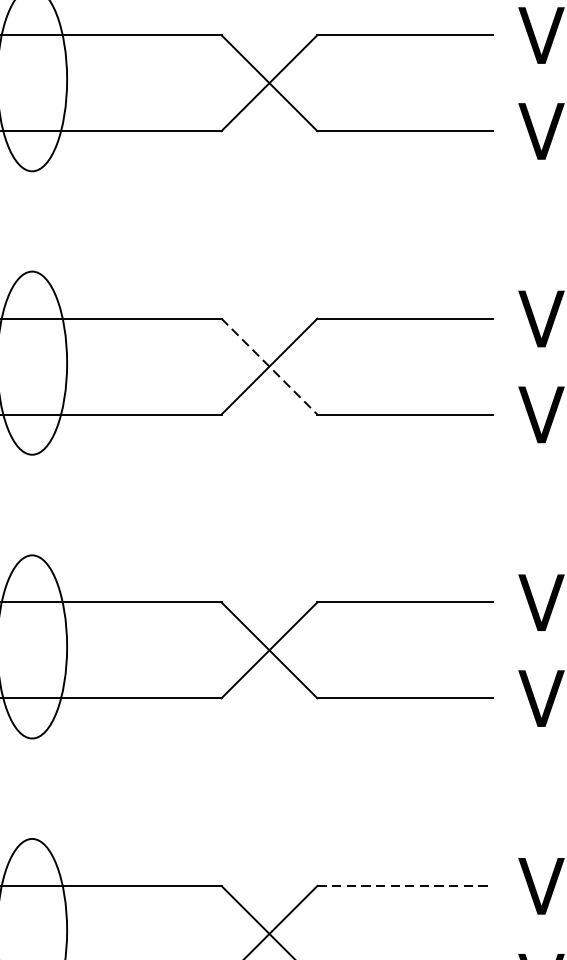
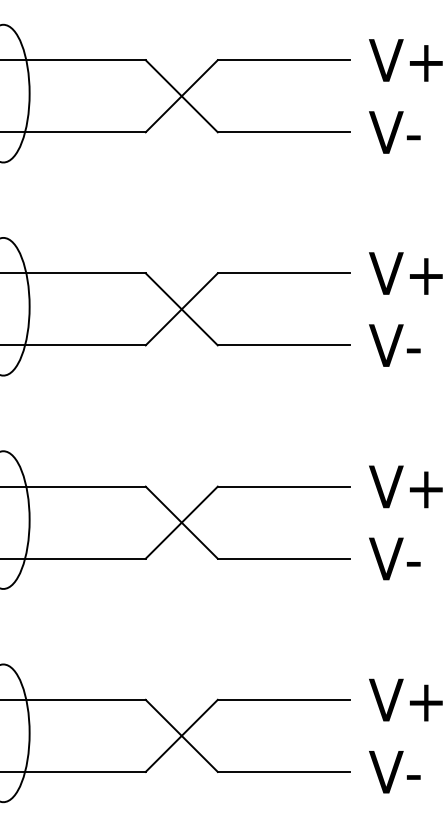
line: (269, 366) -> (181, 309), dashed -> solid
line: (406, 885) -> (284, 699), dashed -> solid

